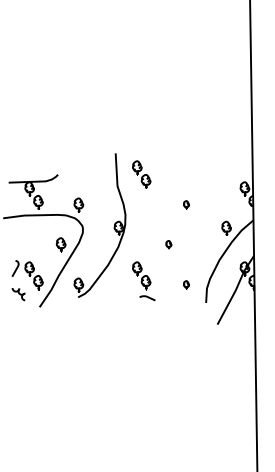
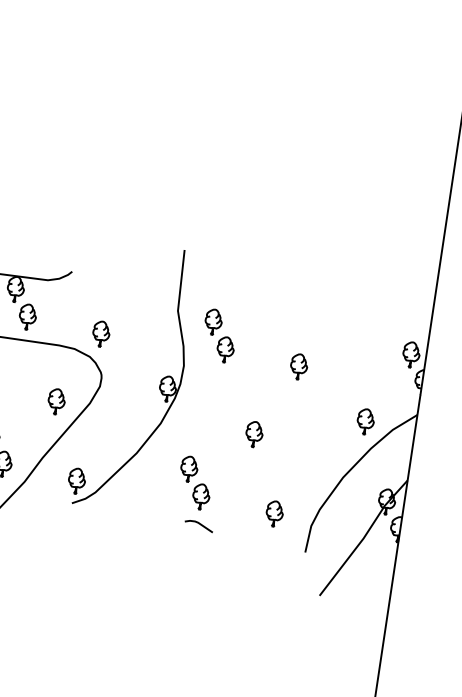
part: (141, 174) -> (219, 335), moved
part: (186, 204) -> (299, 365), size x1.67
part: (168, 244) -> (253, 433), size x1.67
part: (186, 284) -> (274, 512), size x1.67

